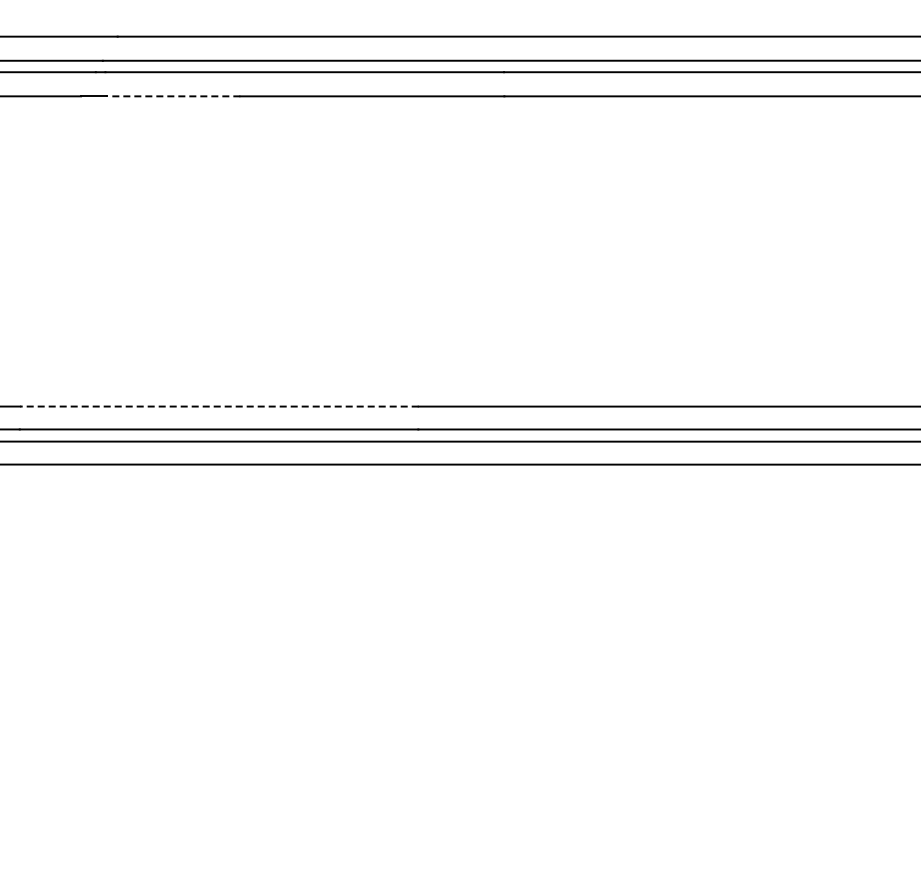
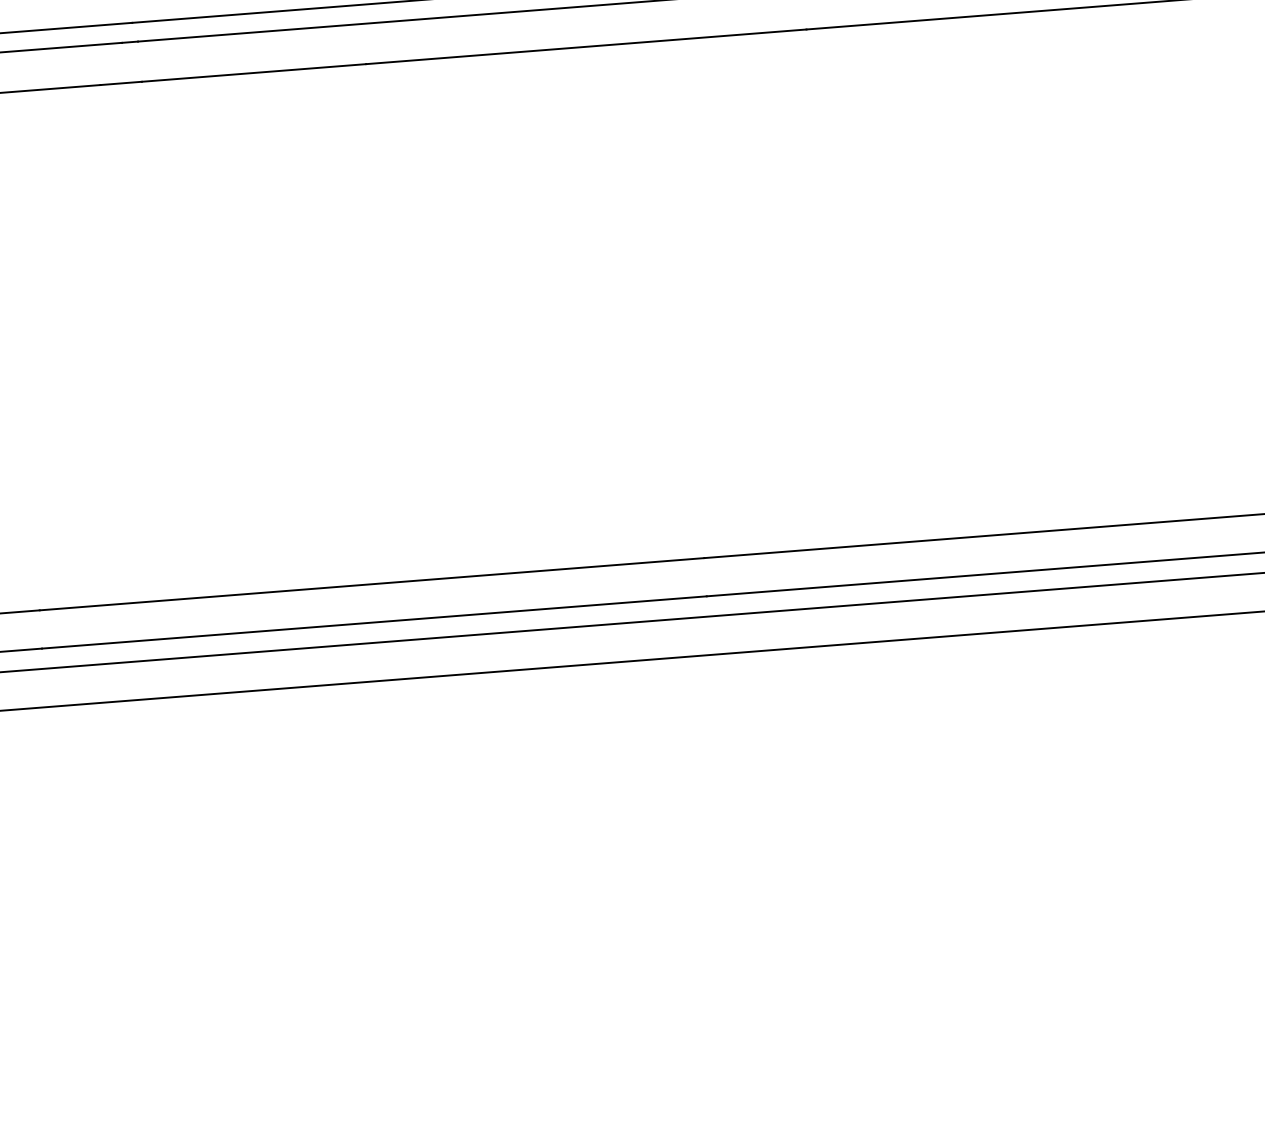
line: (172, 96) -> (253, 73), dashed -> solid
line: (218, 406) -> (370, 584), dashed -> solid

